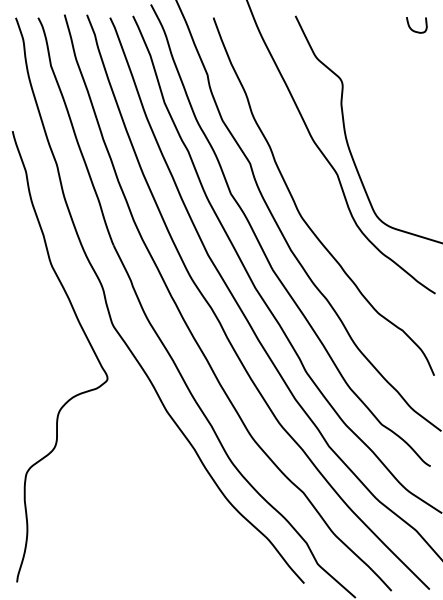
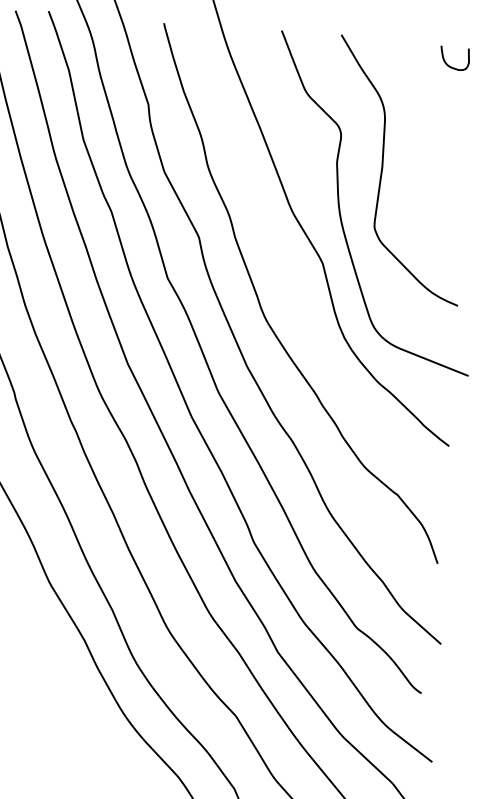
curve: (373, 105) -> (382, 168), added

